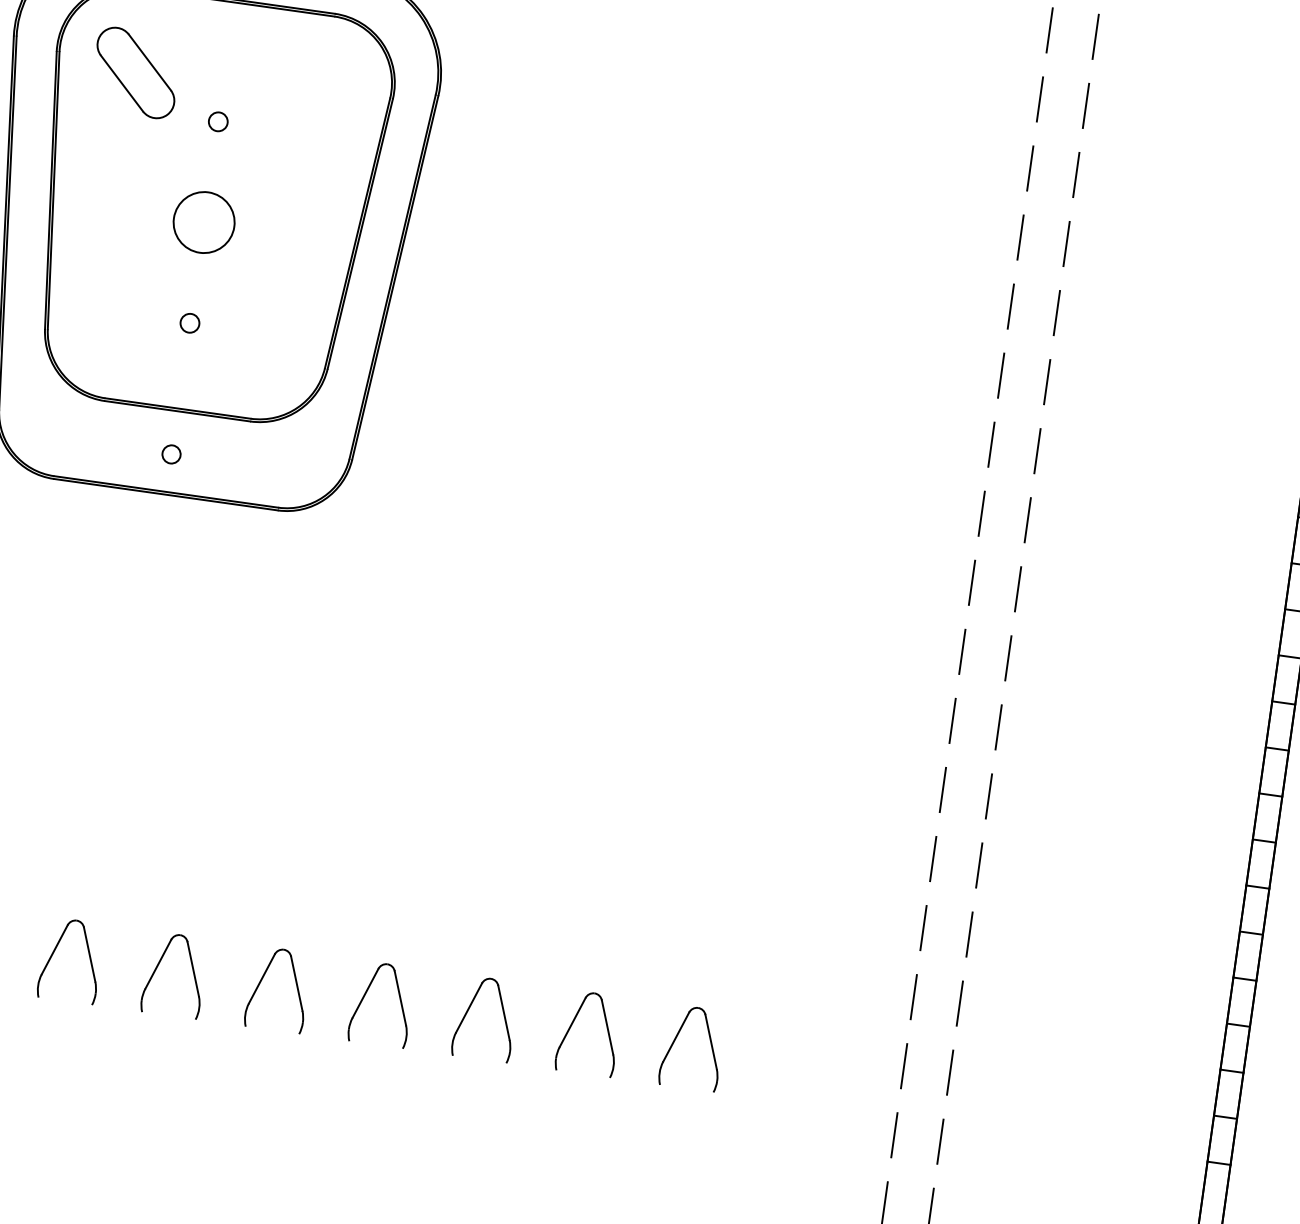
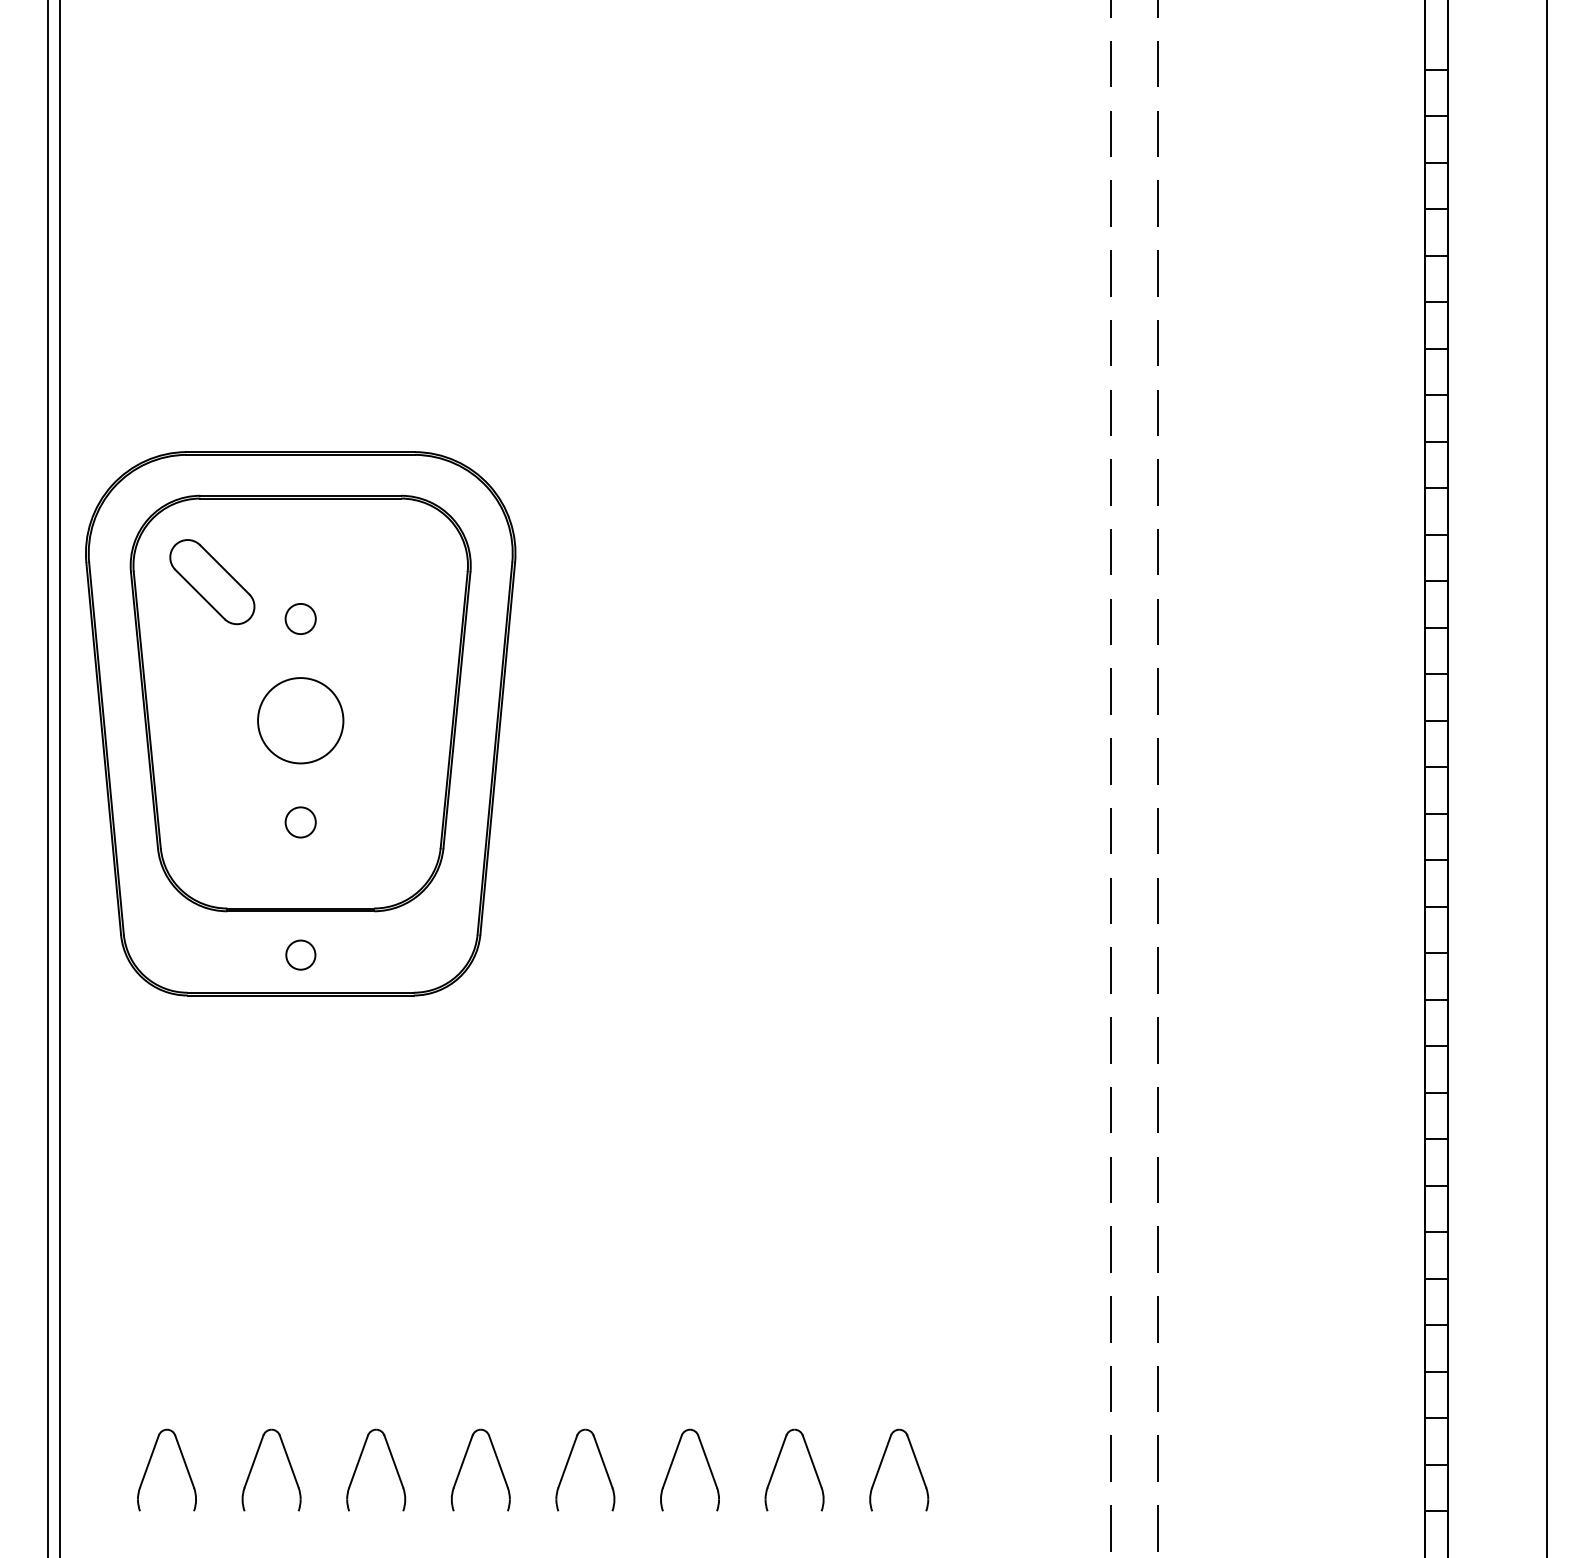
circle: (218, 121) -> (300, 618), size x1.6
circle: (203, 222) -> (300, 720), size x1.4
circle: (189, 323) -> (300, 822), size x1.6
circle: (171, 454) -> (300, 954), size x1.6

